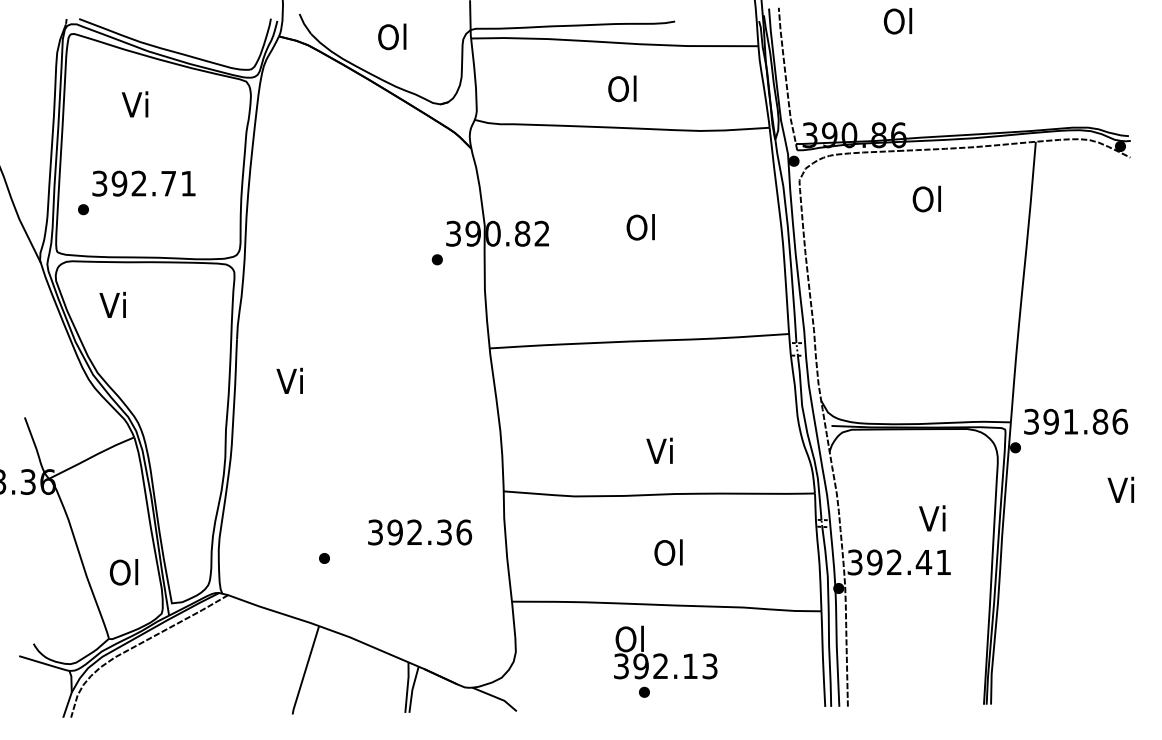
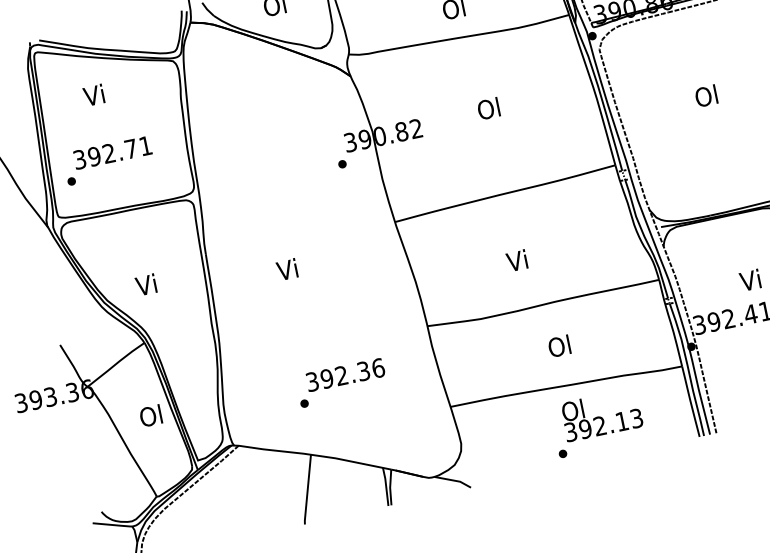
text: (926, 198) -> (705, 95), moved
text: (112, 304) -> (145, 284), moved
text: (289, 380) -> (286, 269), moved
text: (659, 450) -> (516, 260), moved
text: (420, 532) -> (345, 374), moved
text: (123, 572) -> (150, 416), moved
text: (665, 652) -> (601, 415), moved

